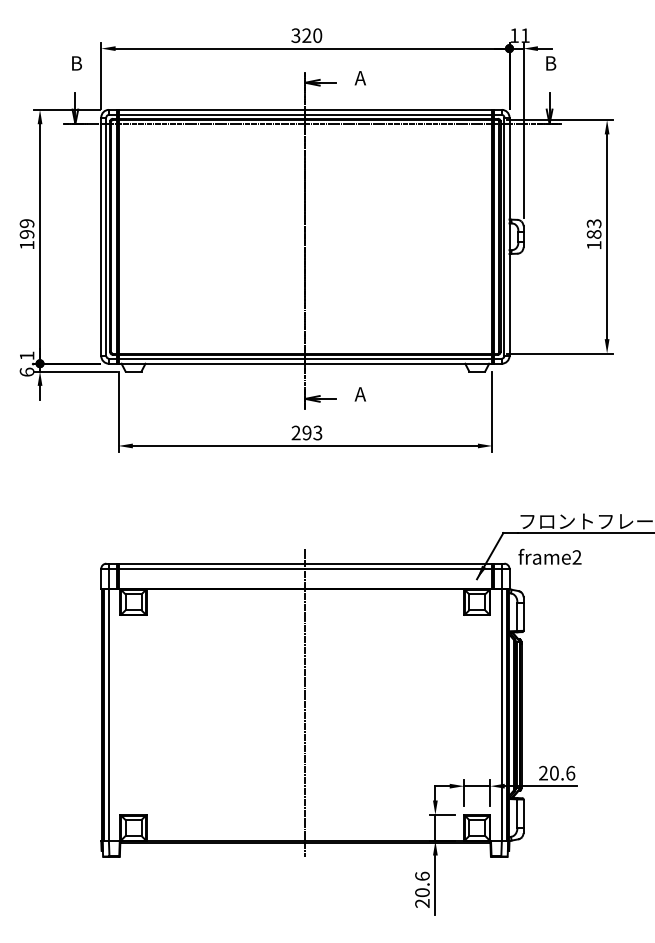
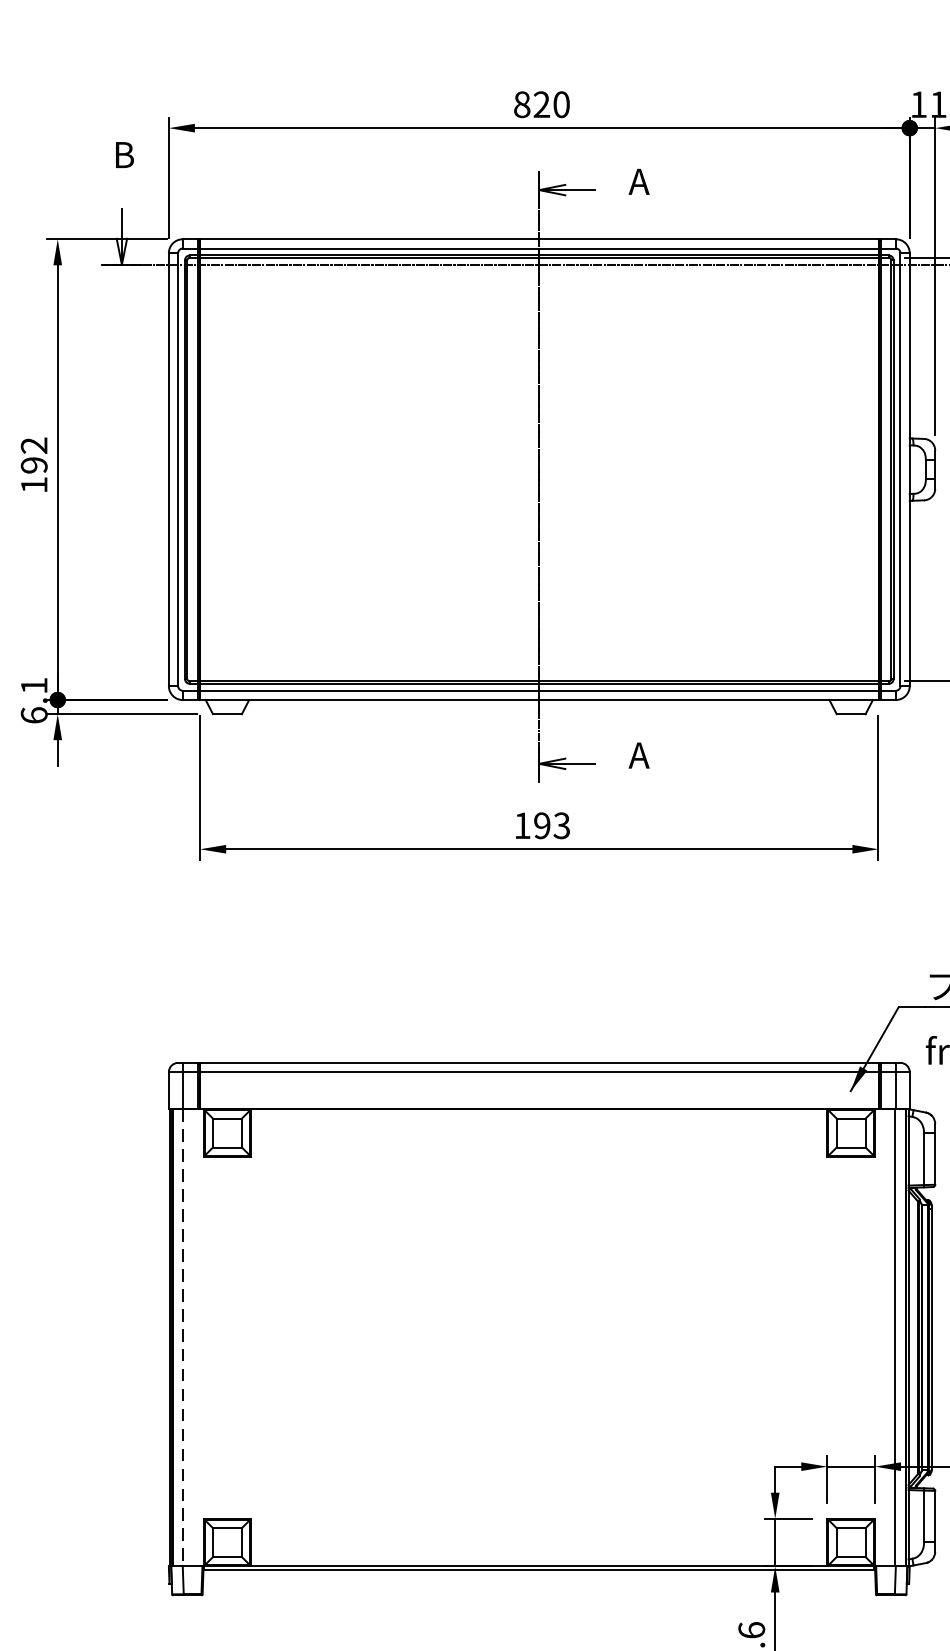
text: (295, 35) -> (521, 104), 320 -> 820
text: (27, 223) -> (34, 445), 199 -> 192
text: (295, 432) -> (521, 824), 293 -> 193
line: (305, 703) -> (539, 1316), removed
line: (109, 715) -> (183, 1338), solid -> dashed

